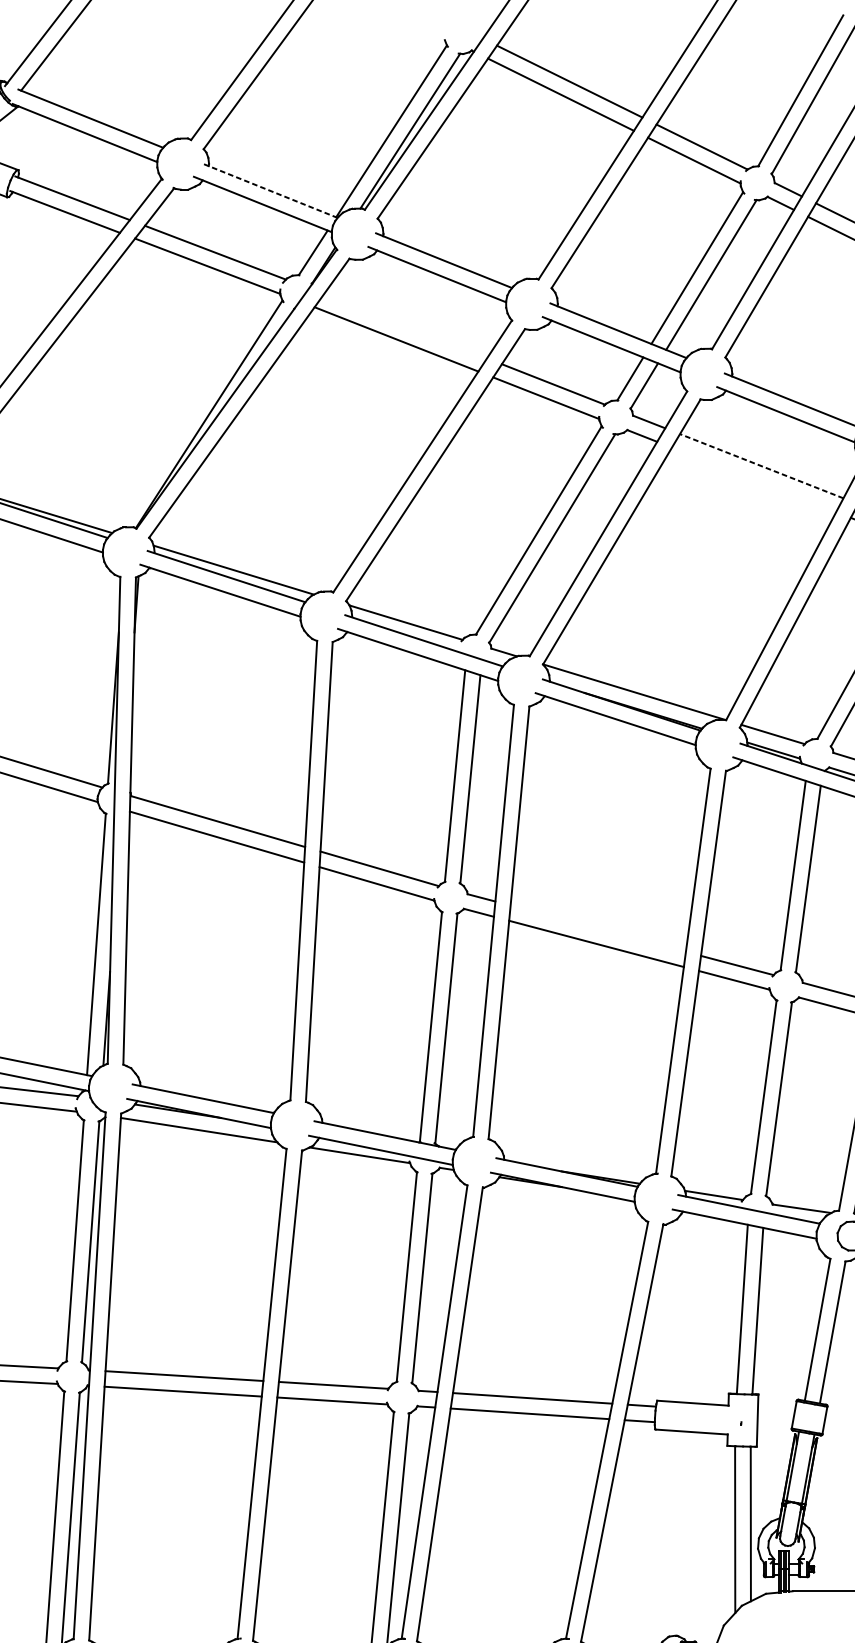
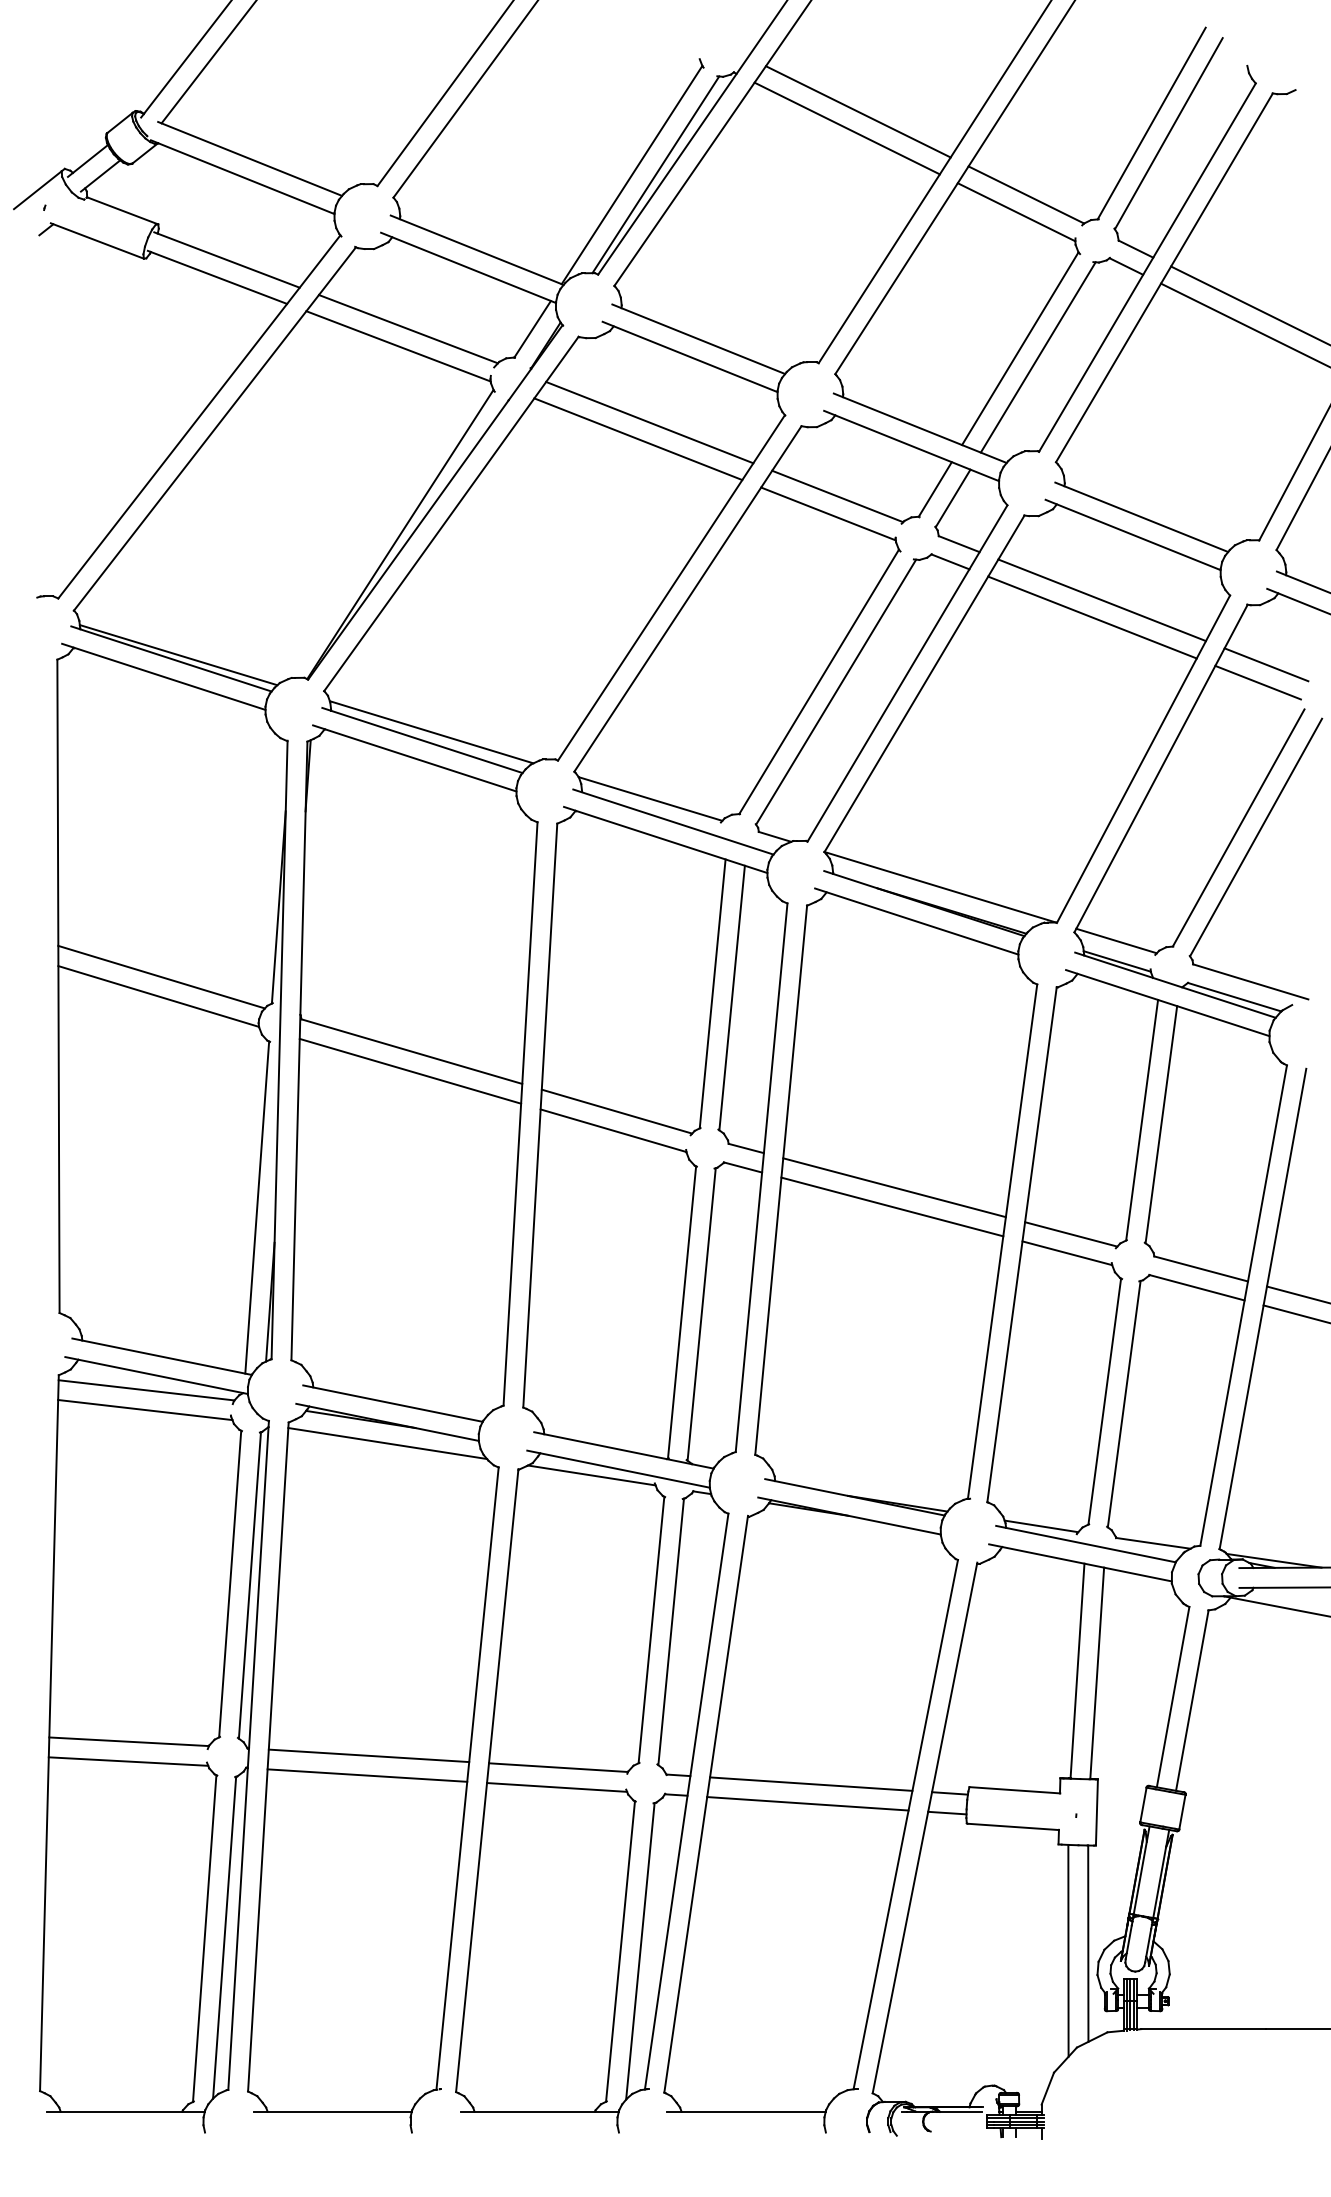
line: (269, 190) -> (476, 250), dashed -> solid
line: (405, 326) -> (649, 422), added
line: (762, 466) -> (1102, 600), dashed -> solid
line: (754, 479) -> (1092, 617), added
line: (598, 928) -> (894, 1187), added

